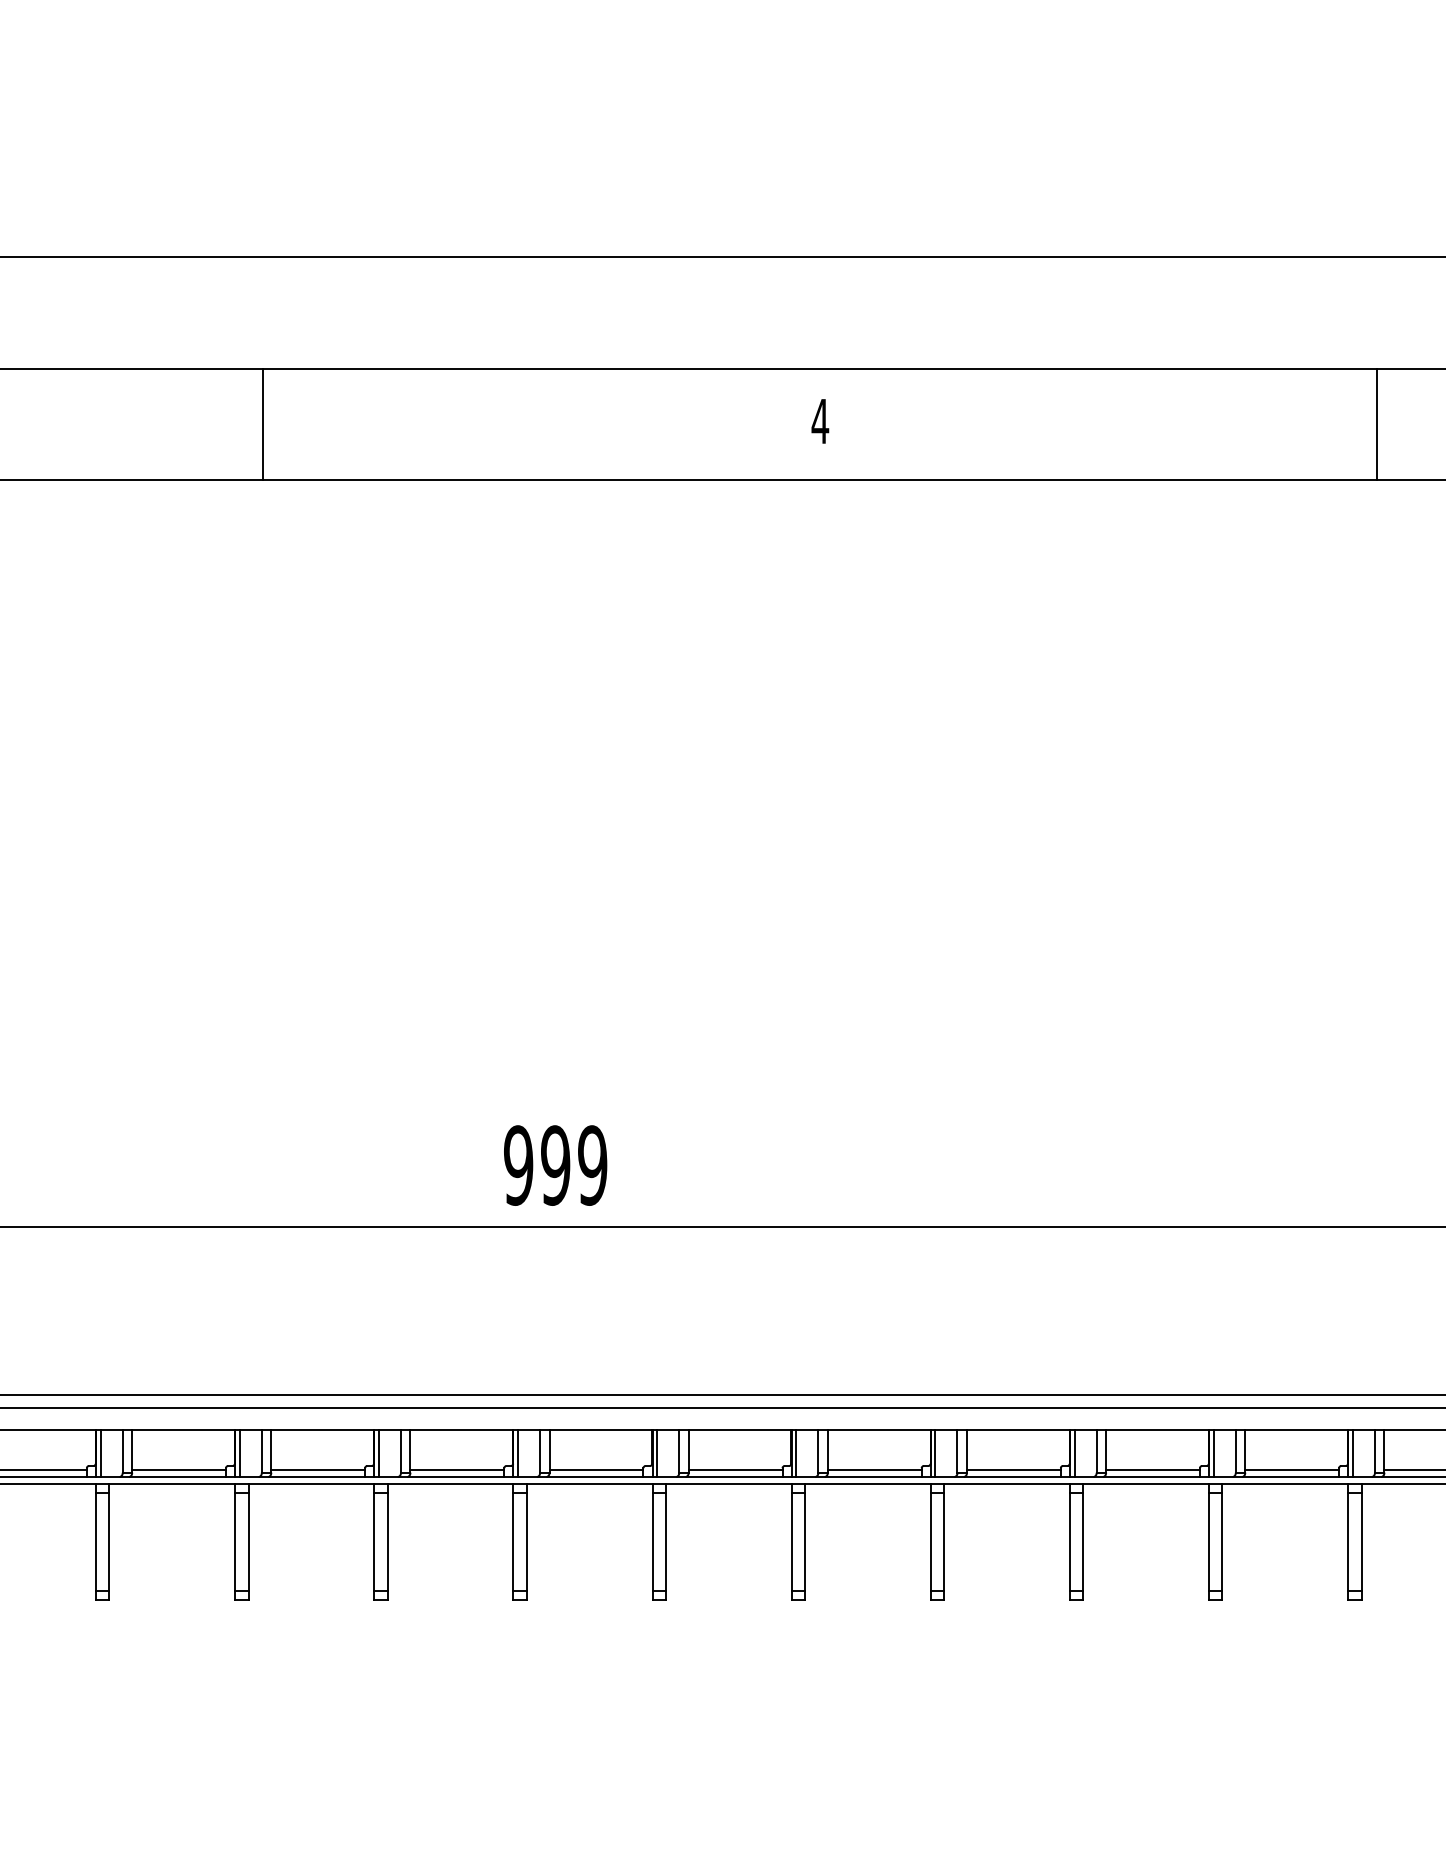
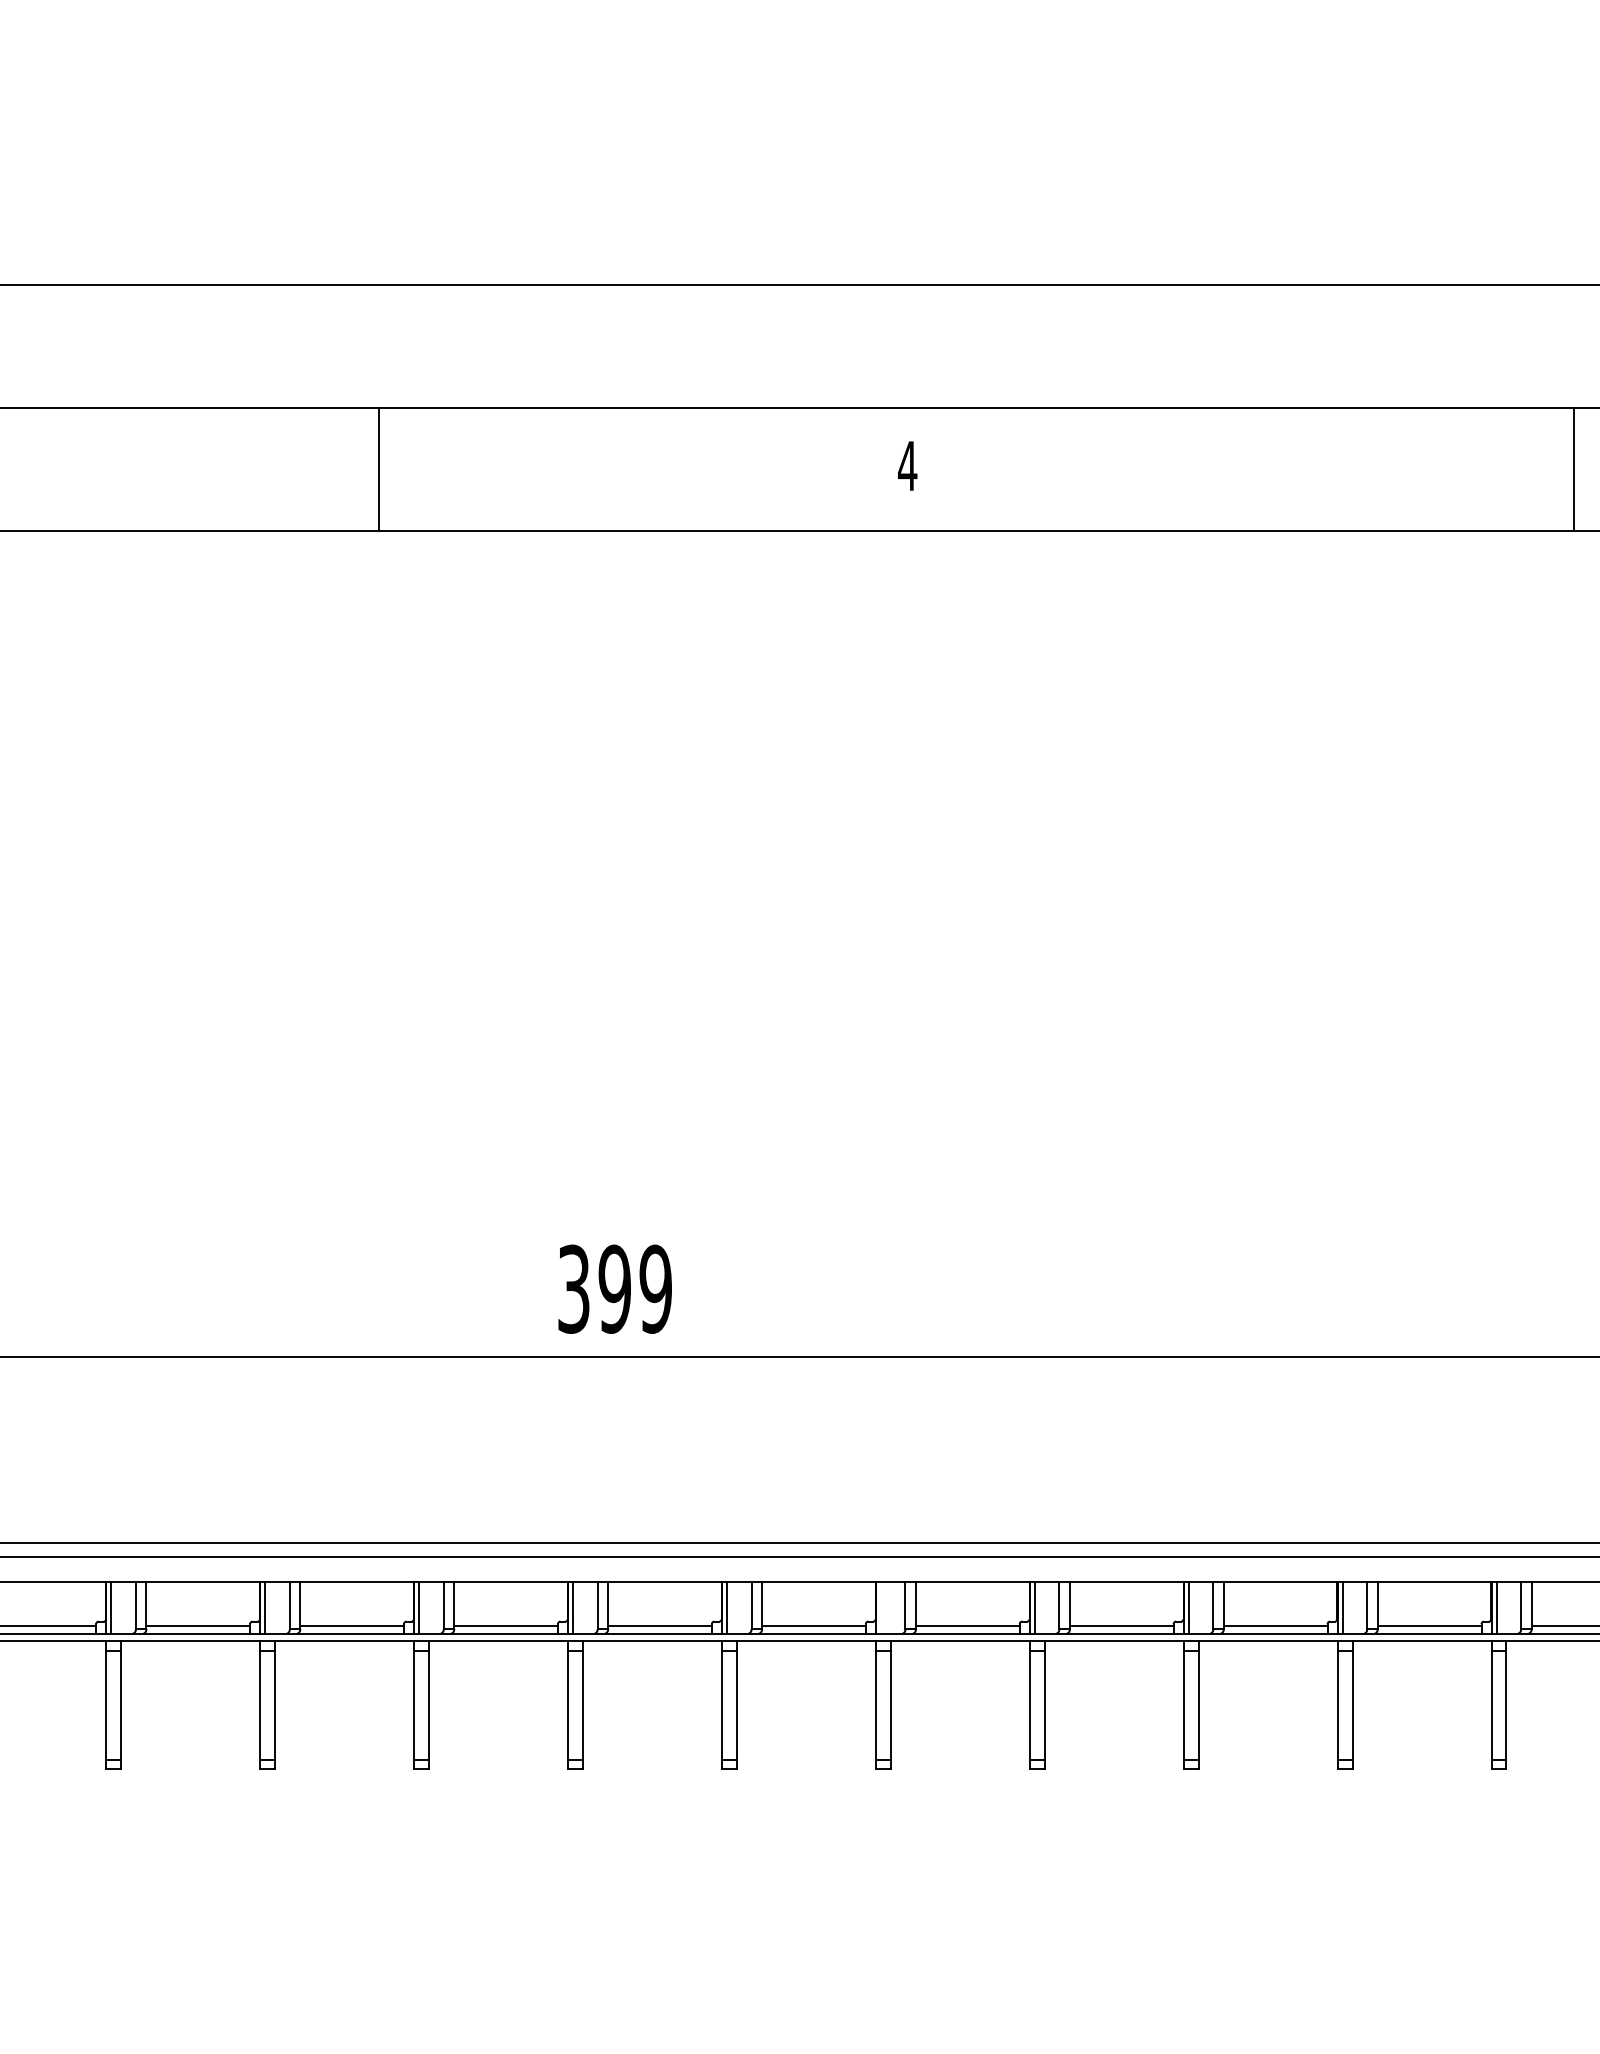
line: (262, 424) -> (379, 469), moved
line: (1376, 424) -> (1573, 469), moved
text: (518, 1165) -> (573, 1289), 999 -> 399
line: (796, 1453) -> (881, 1607), removed

